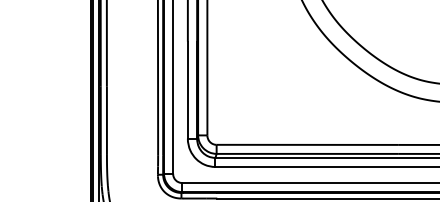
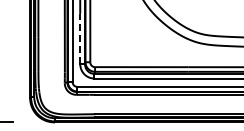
line: (188, 89) -> (80, 38), solid -> dashed

